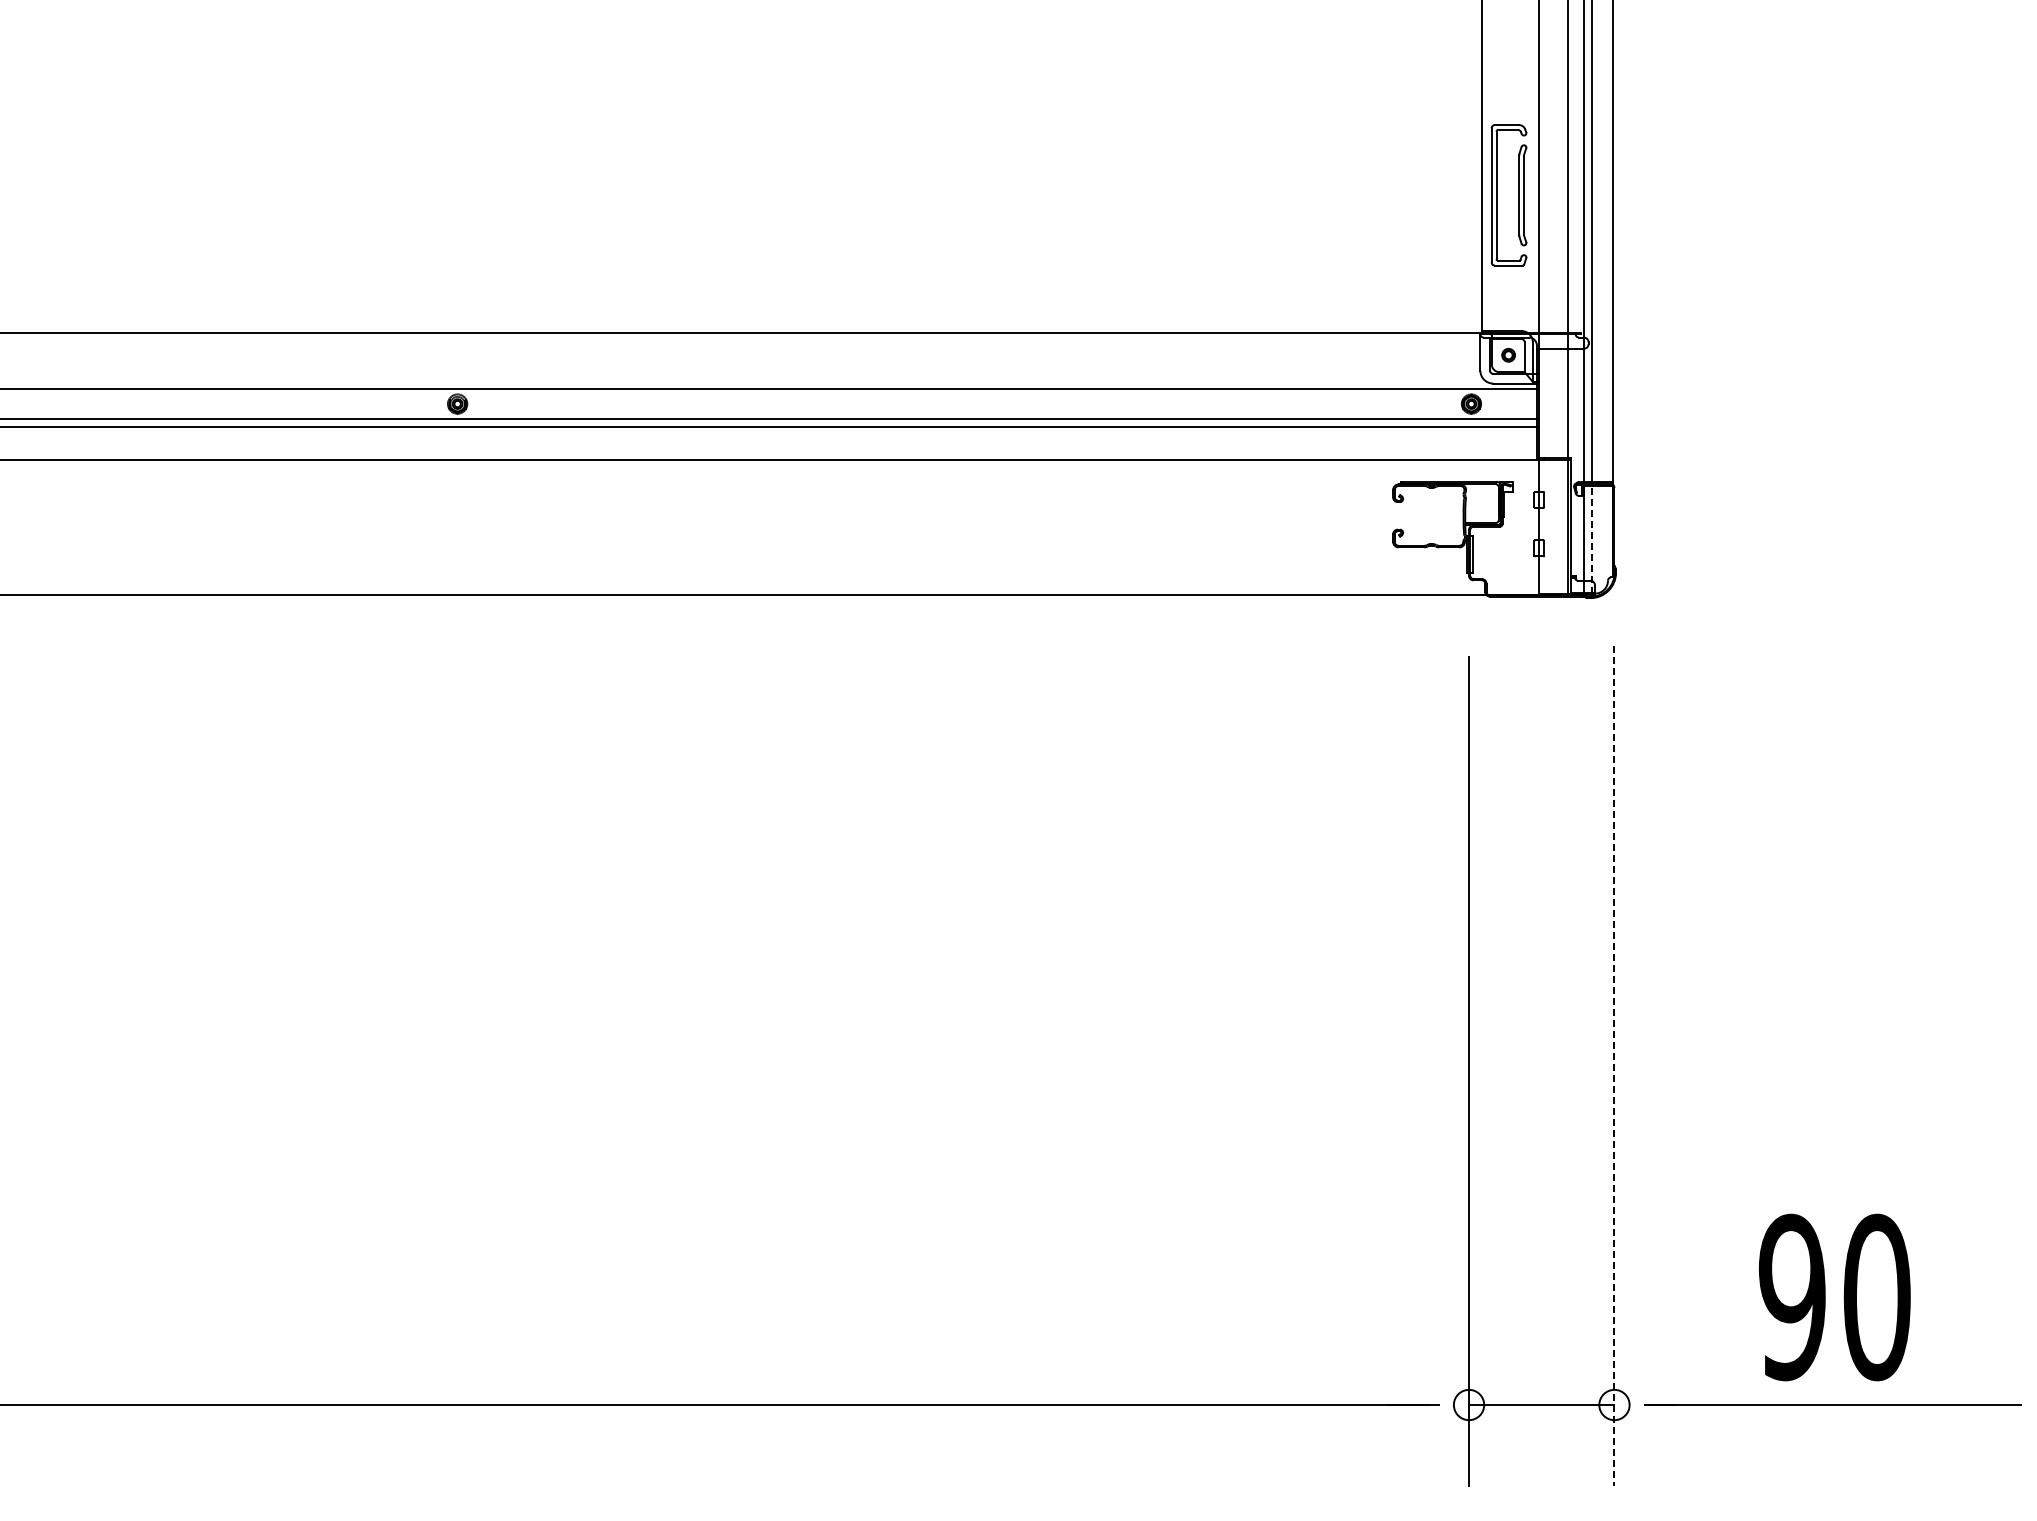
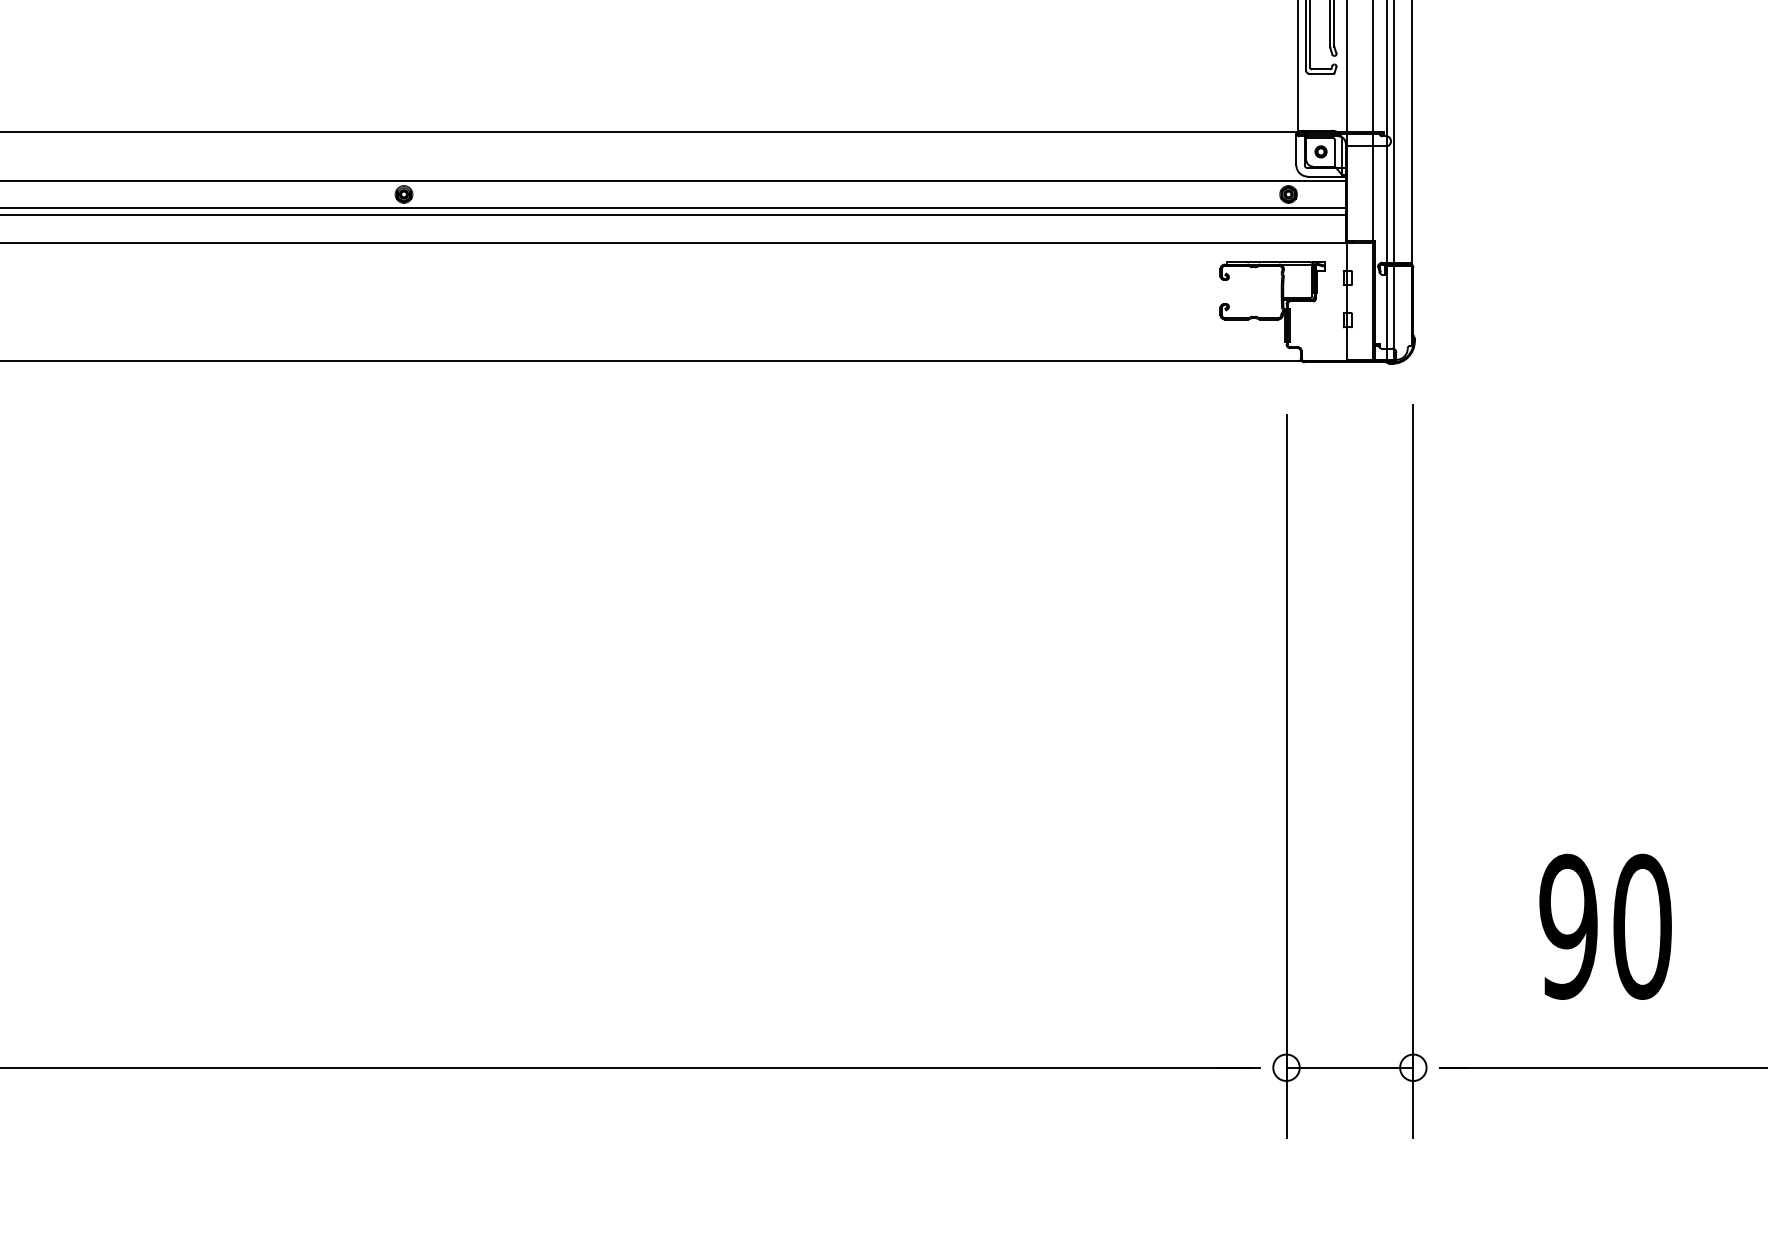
line: (1591, 539) -> (1393, 312), dashed -> solid
line: (1614, 1065) -> (1413, 771), dashed -> solid
text: (1834, 1297) -> (1605, 926), moved

